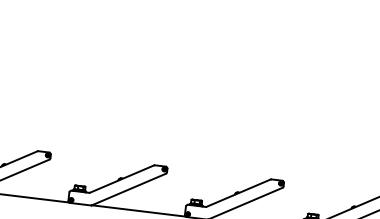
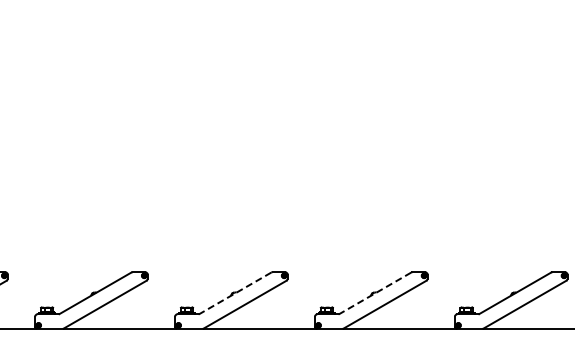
line: (121, 179) -> (234, 293), solid -> dashed
line: (237, 193) -> (374, 293), solid -> dashed

